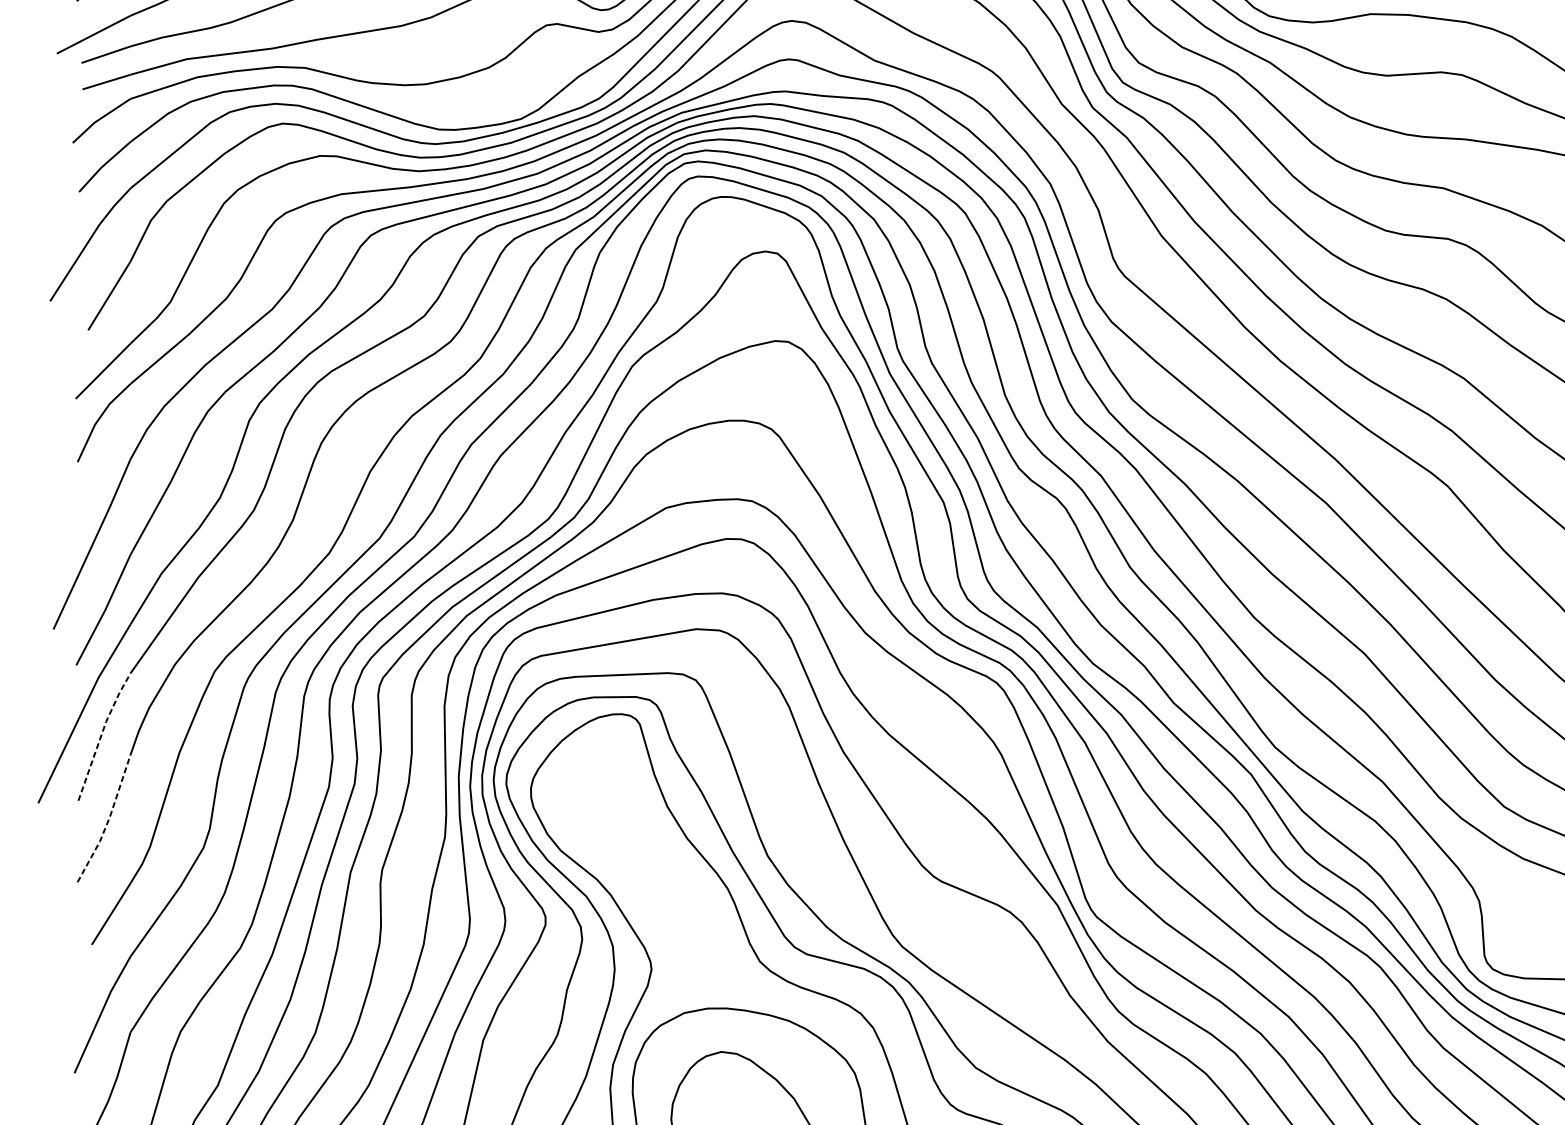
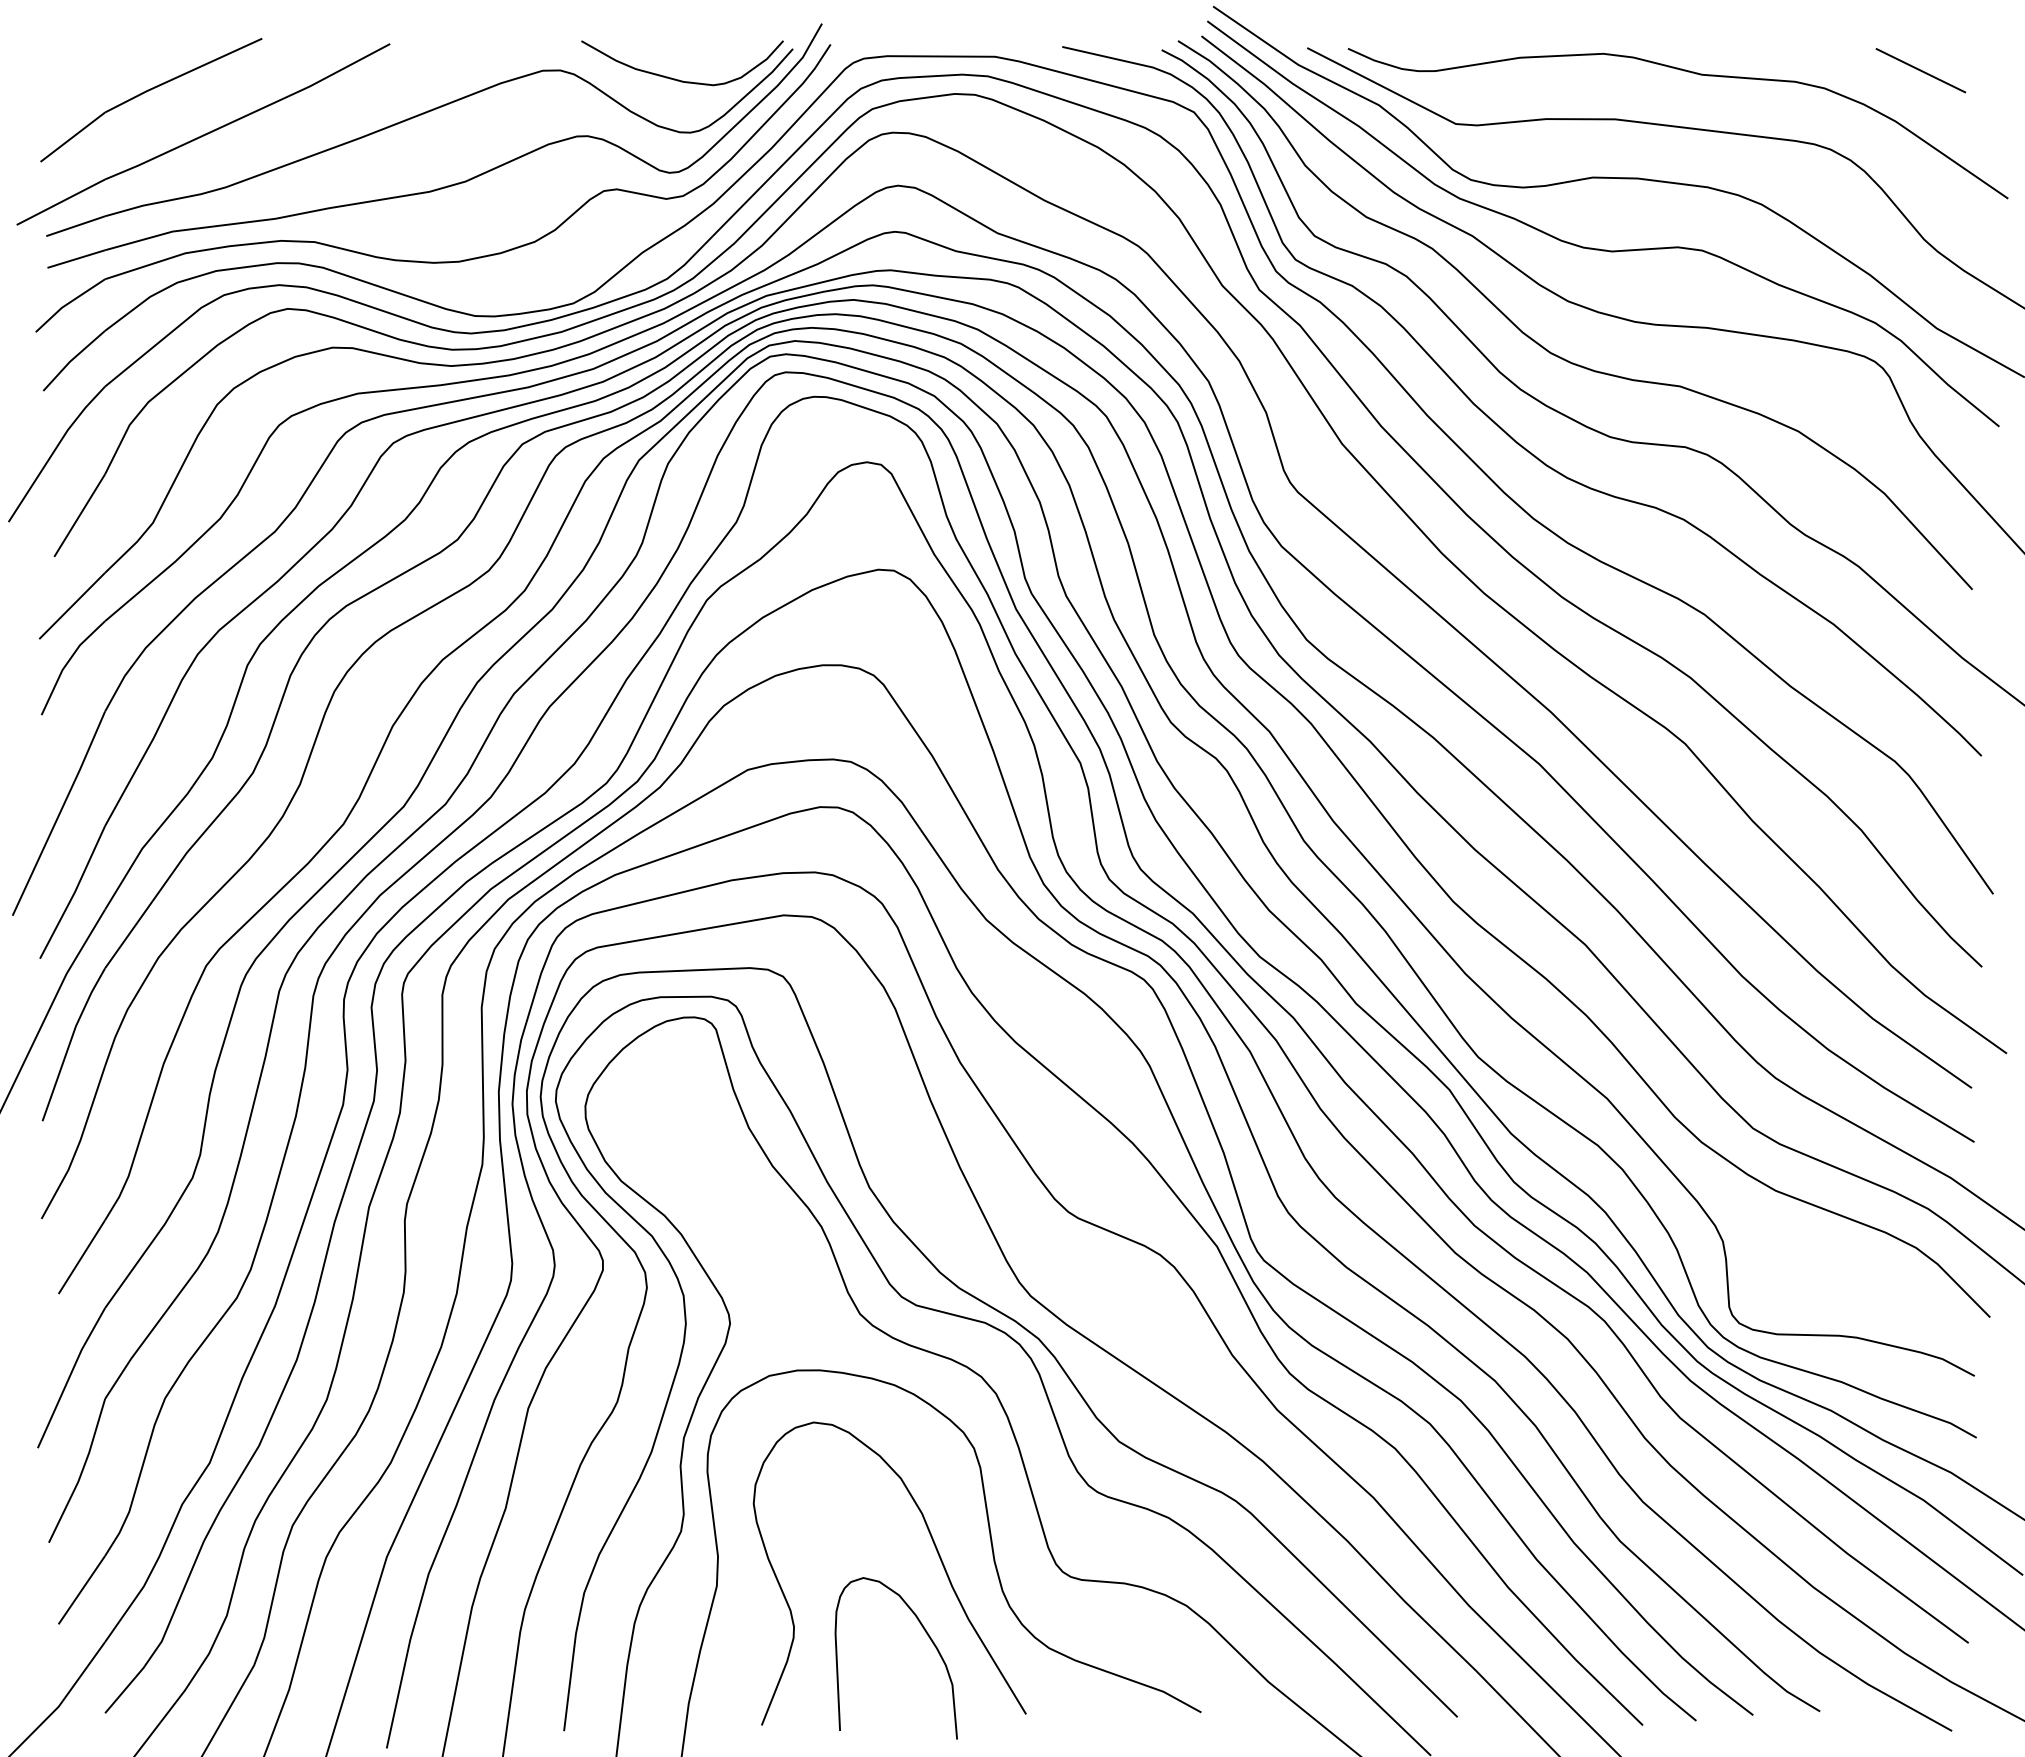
line: (101, 734) -> (70, 1041), dashed -> solid
line: (108, 820) -> (78, 1144), dashed -> solid

